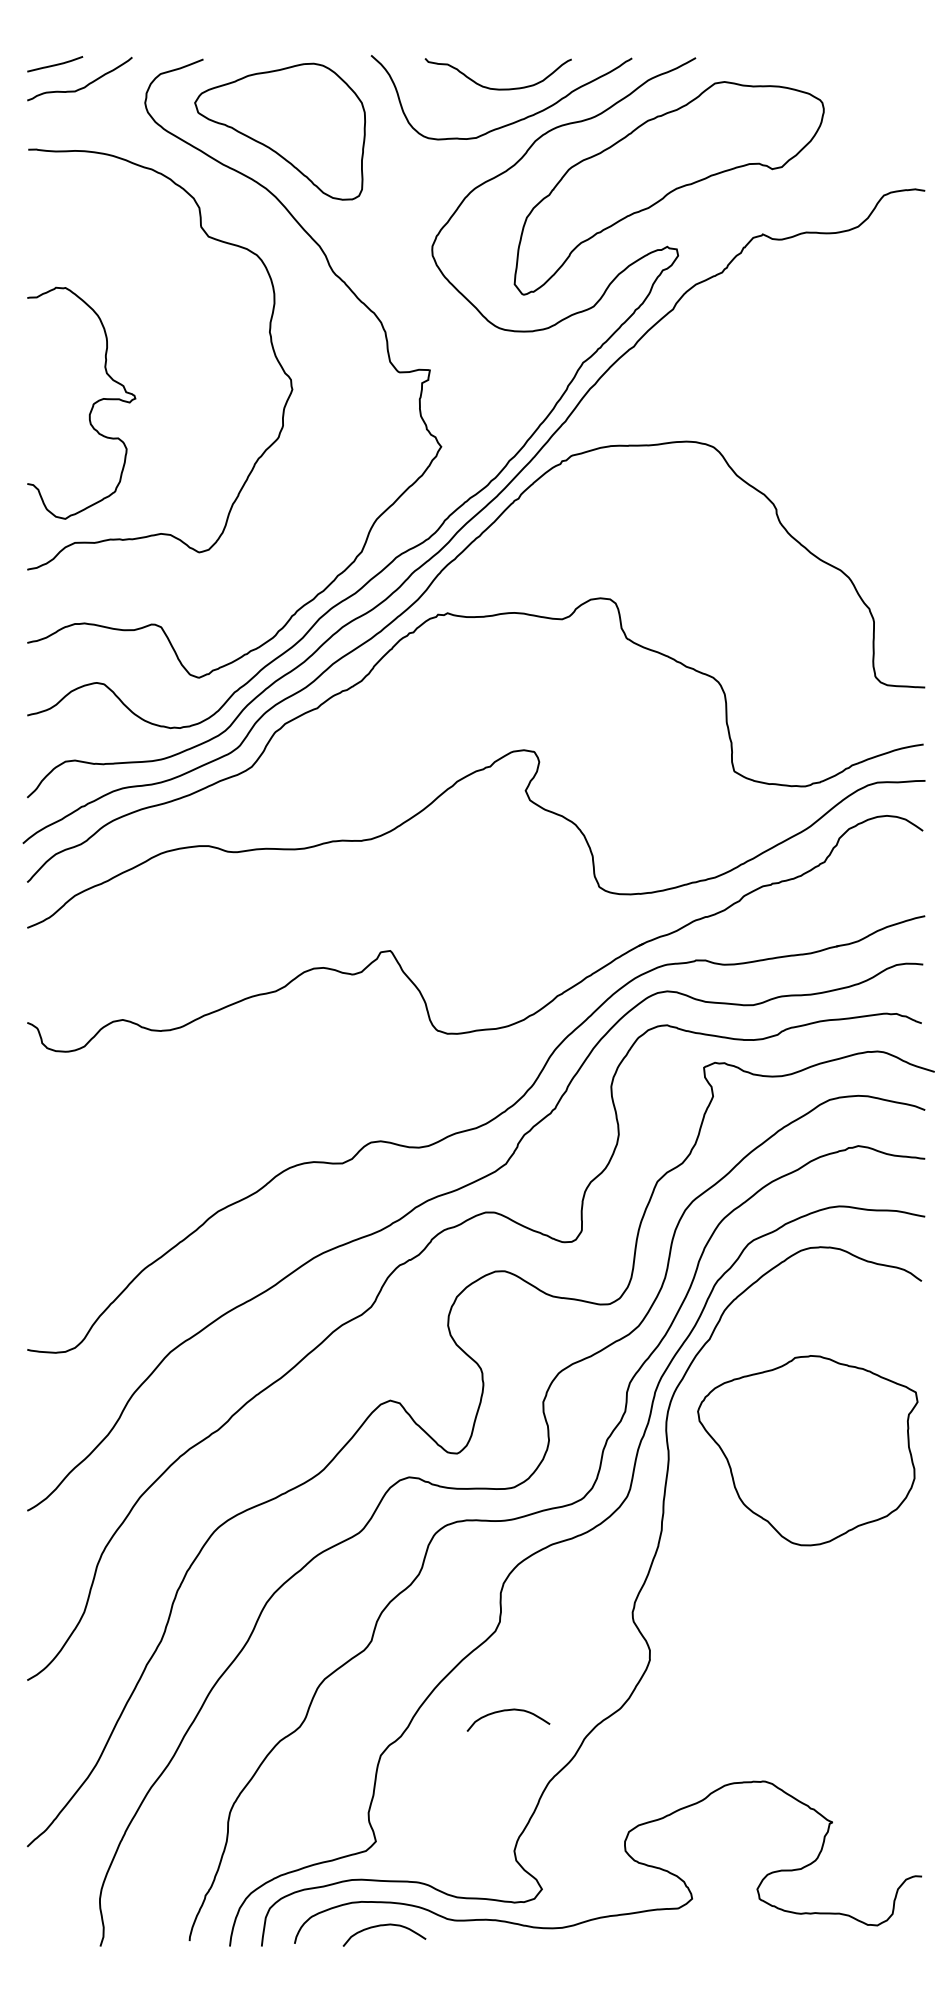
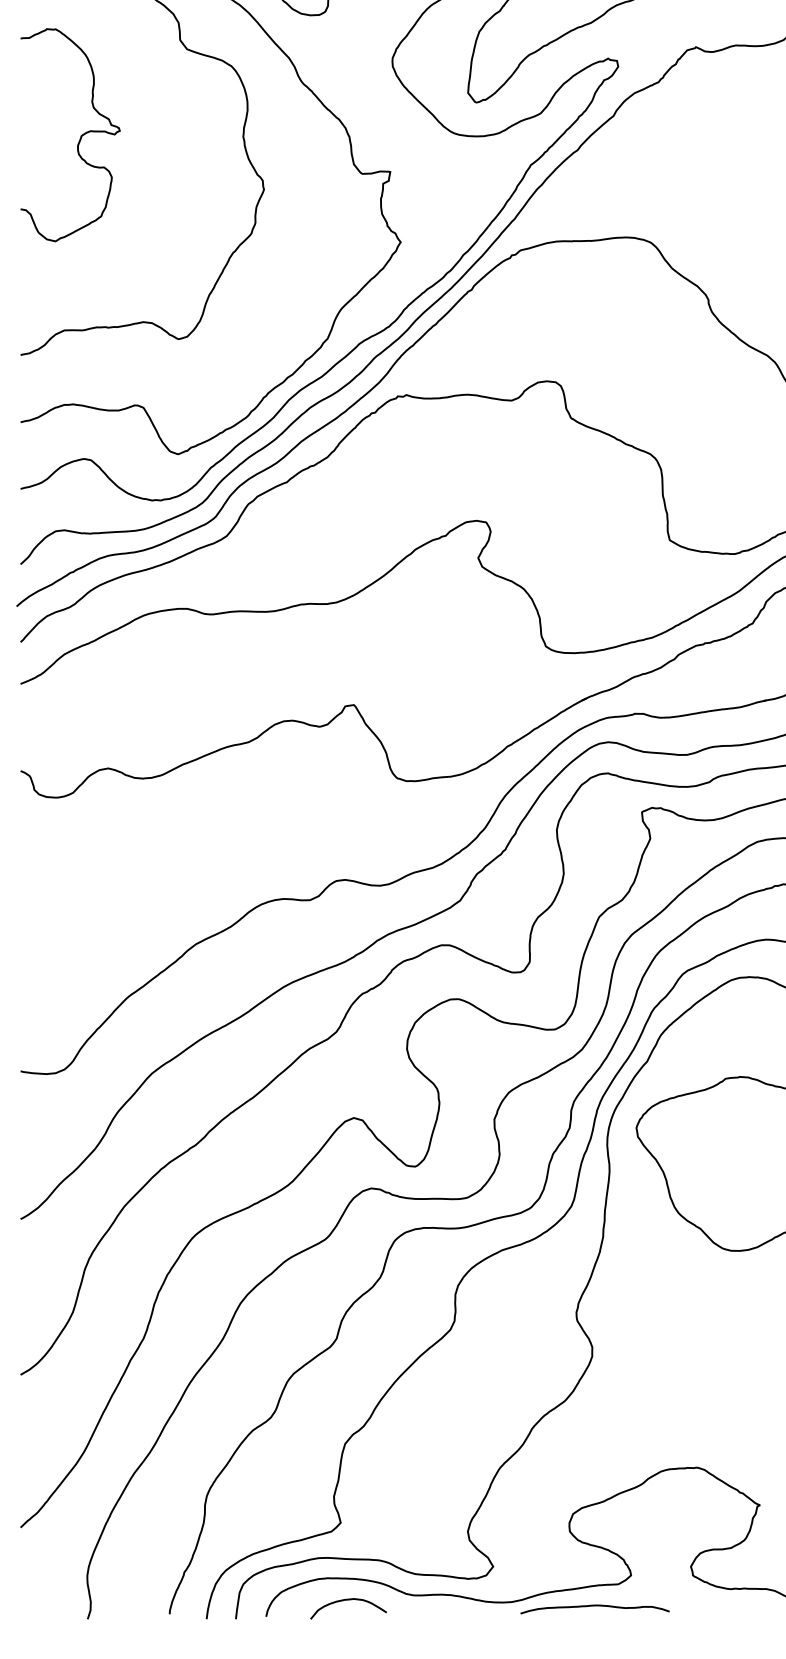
curve: (92, 404) -> (80, 136), moved
curve: (507, 1711) -> (461, 1403), removed
curve: (652, 1932) -> (594, 1606), added

